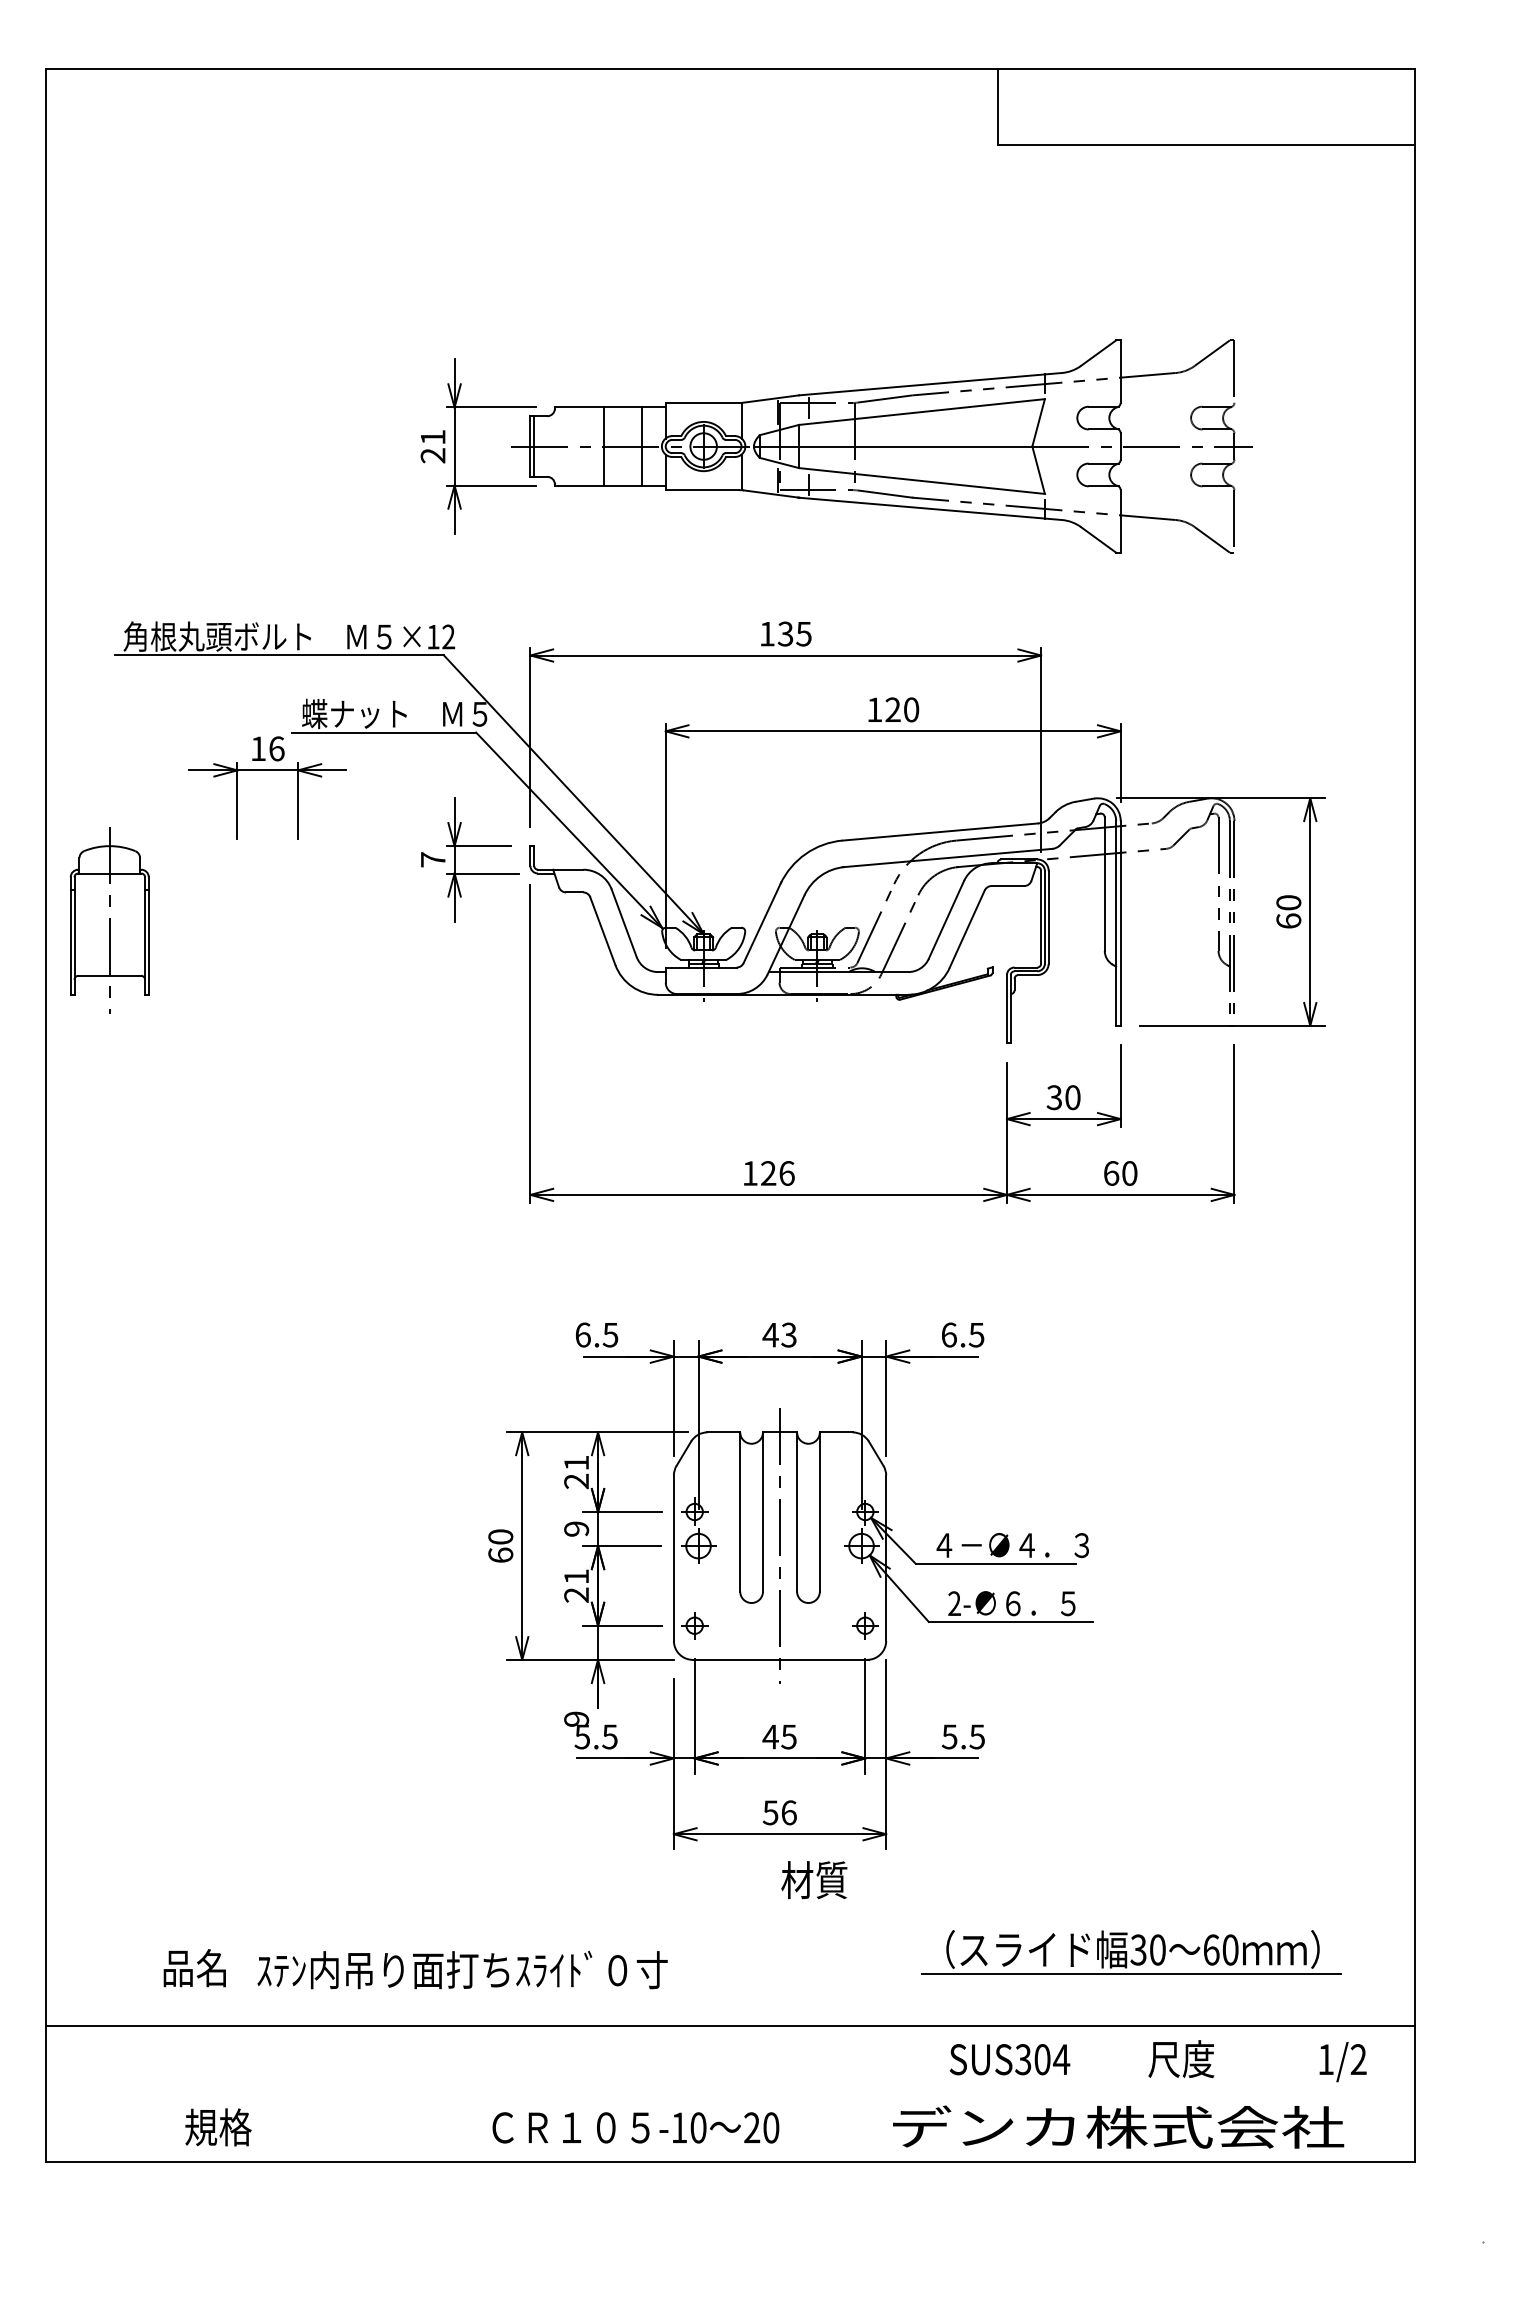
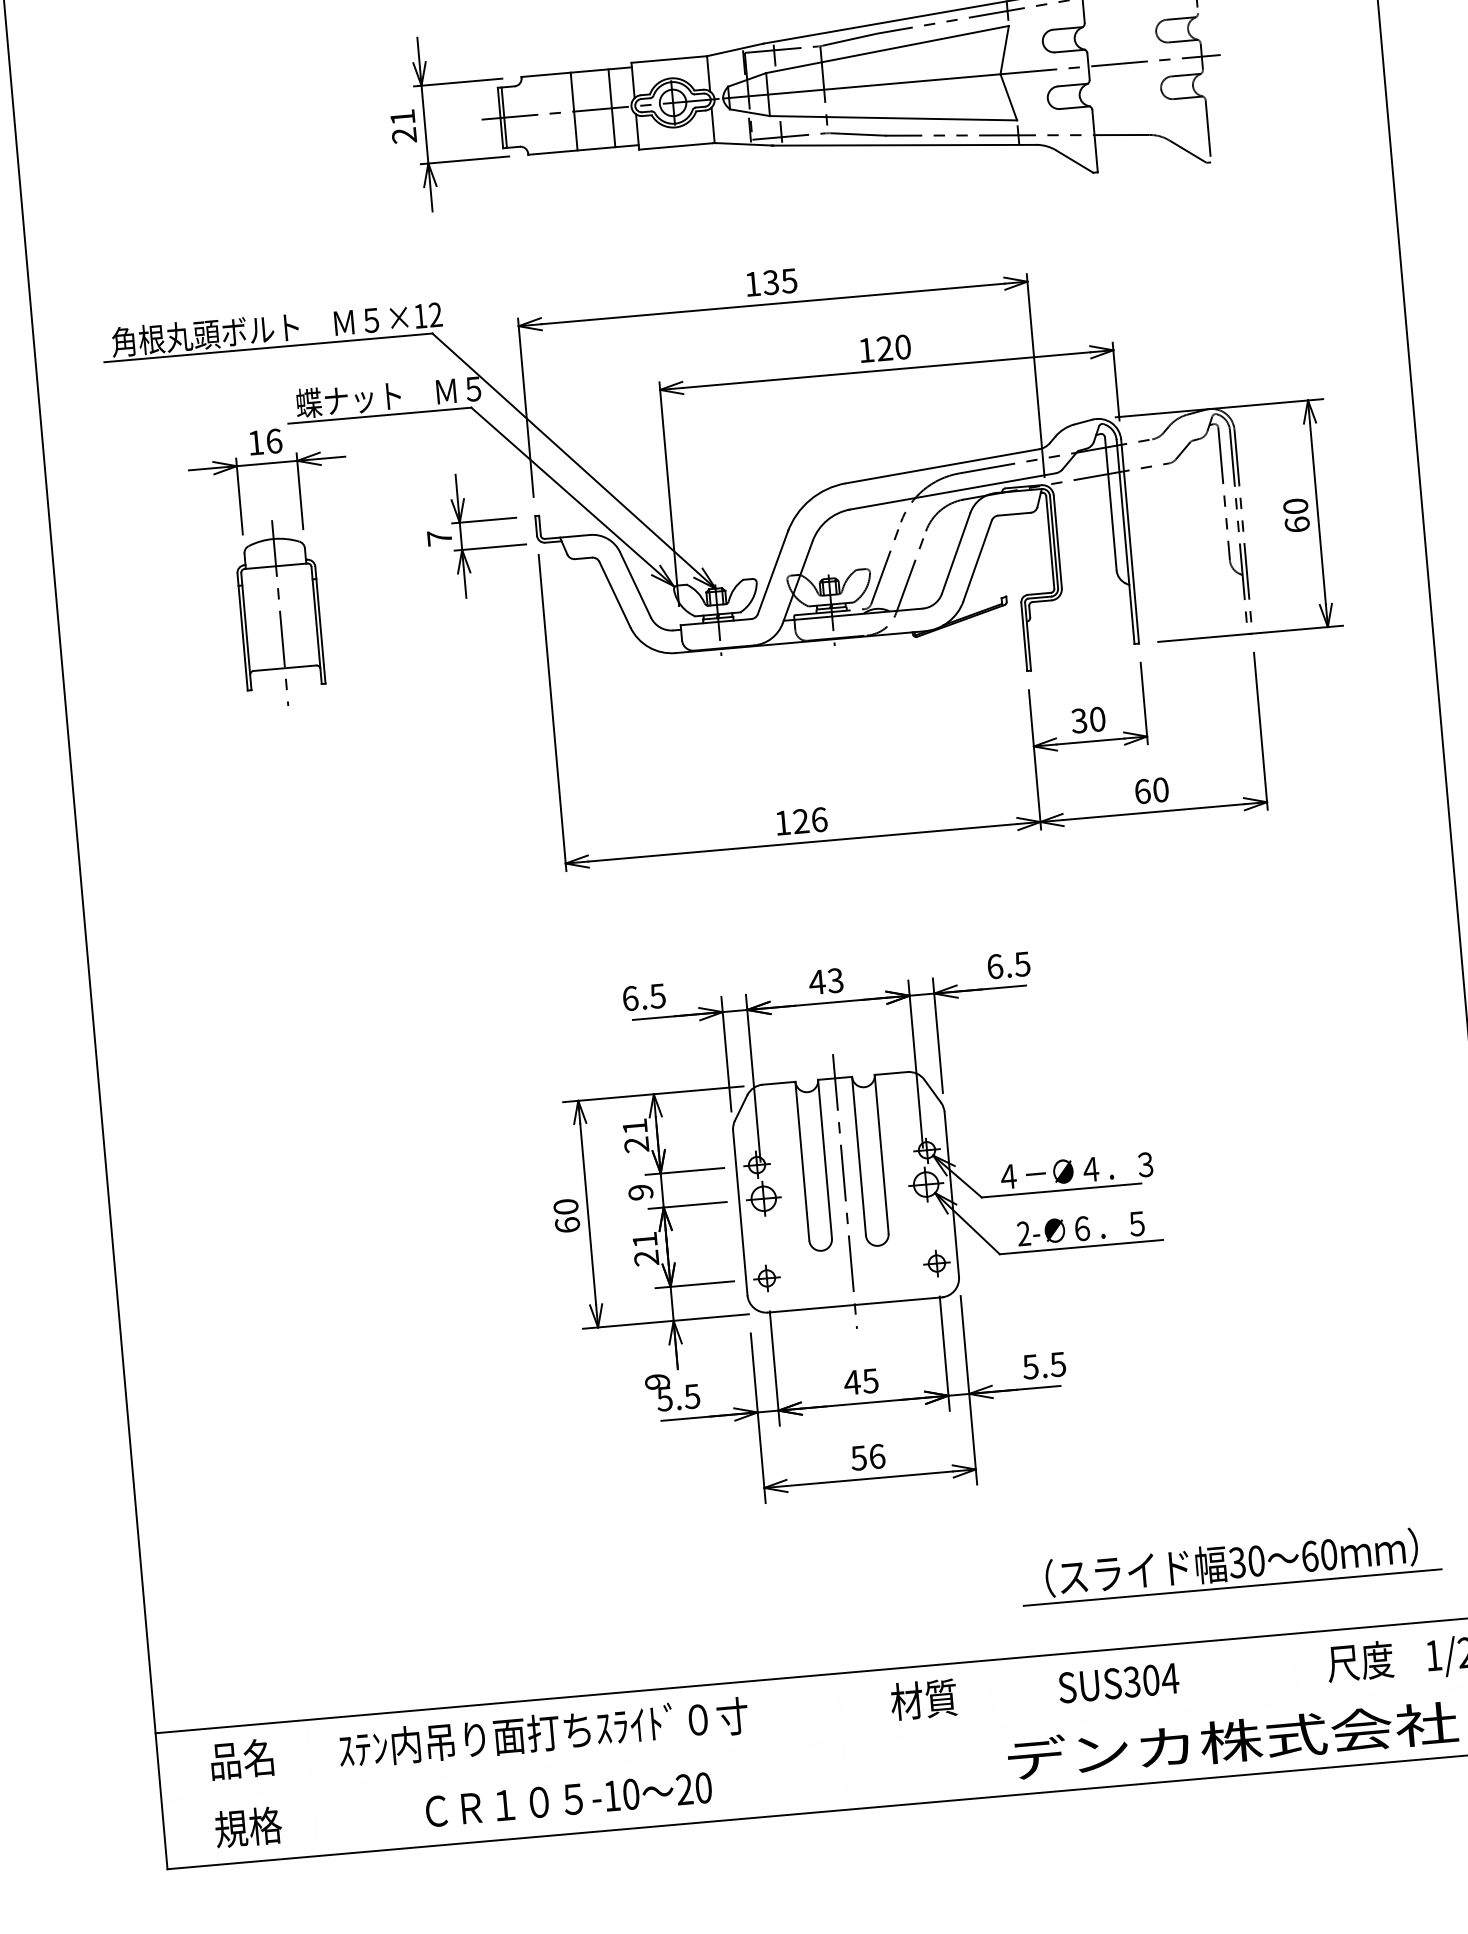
part: (109, 920) -> (279, 613), moved
text: (814, 1880) -> (924, 1700), moved
text: (194, 1968) -> (241, 1759), moved
text: (462, 1969) -> (543, 1732), moved
text: (1181, 2059) -> (1360, 1661), moved
text: (218, 2127) -> (248, 1827), moved
text: (635, 2127) -> (568, 1799), moved

